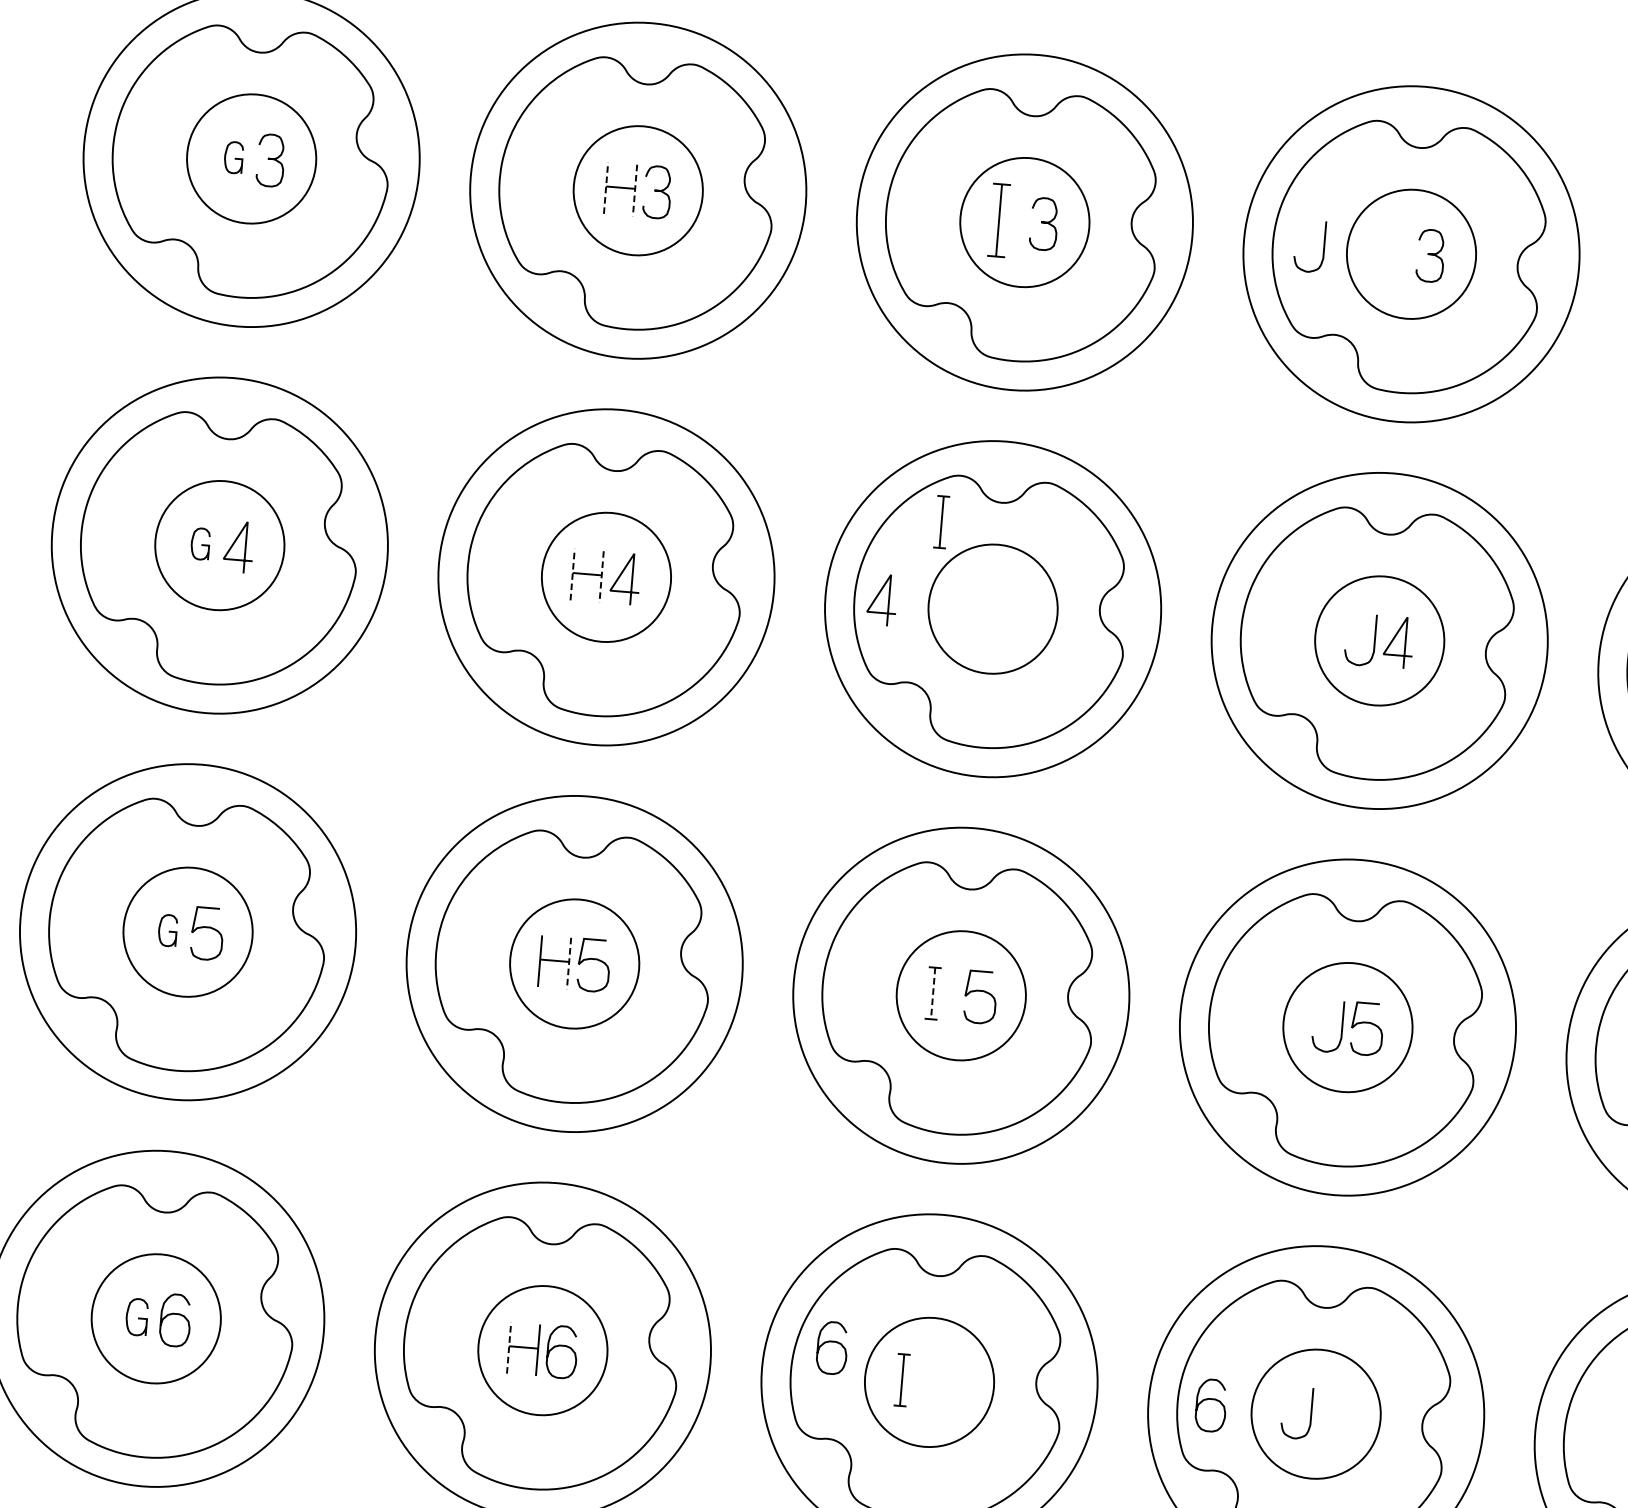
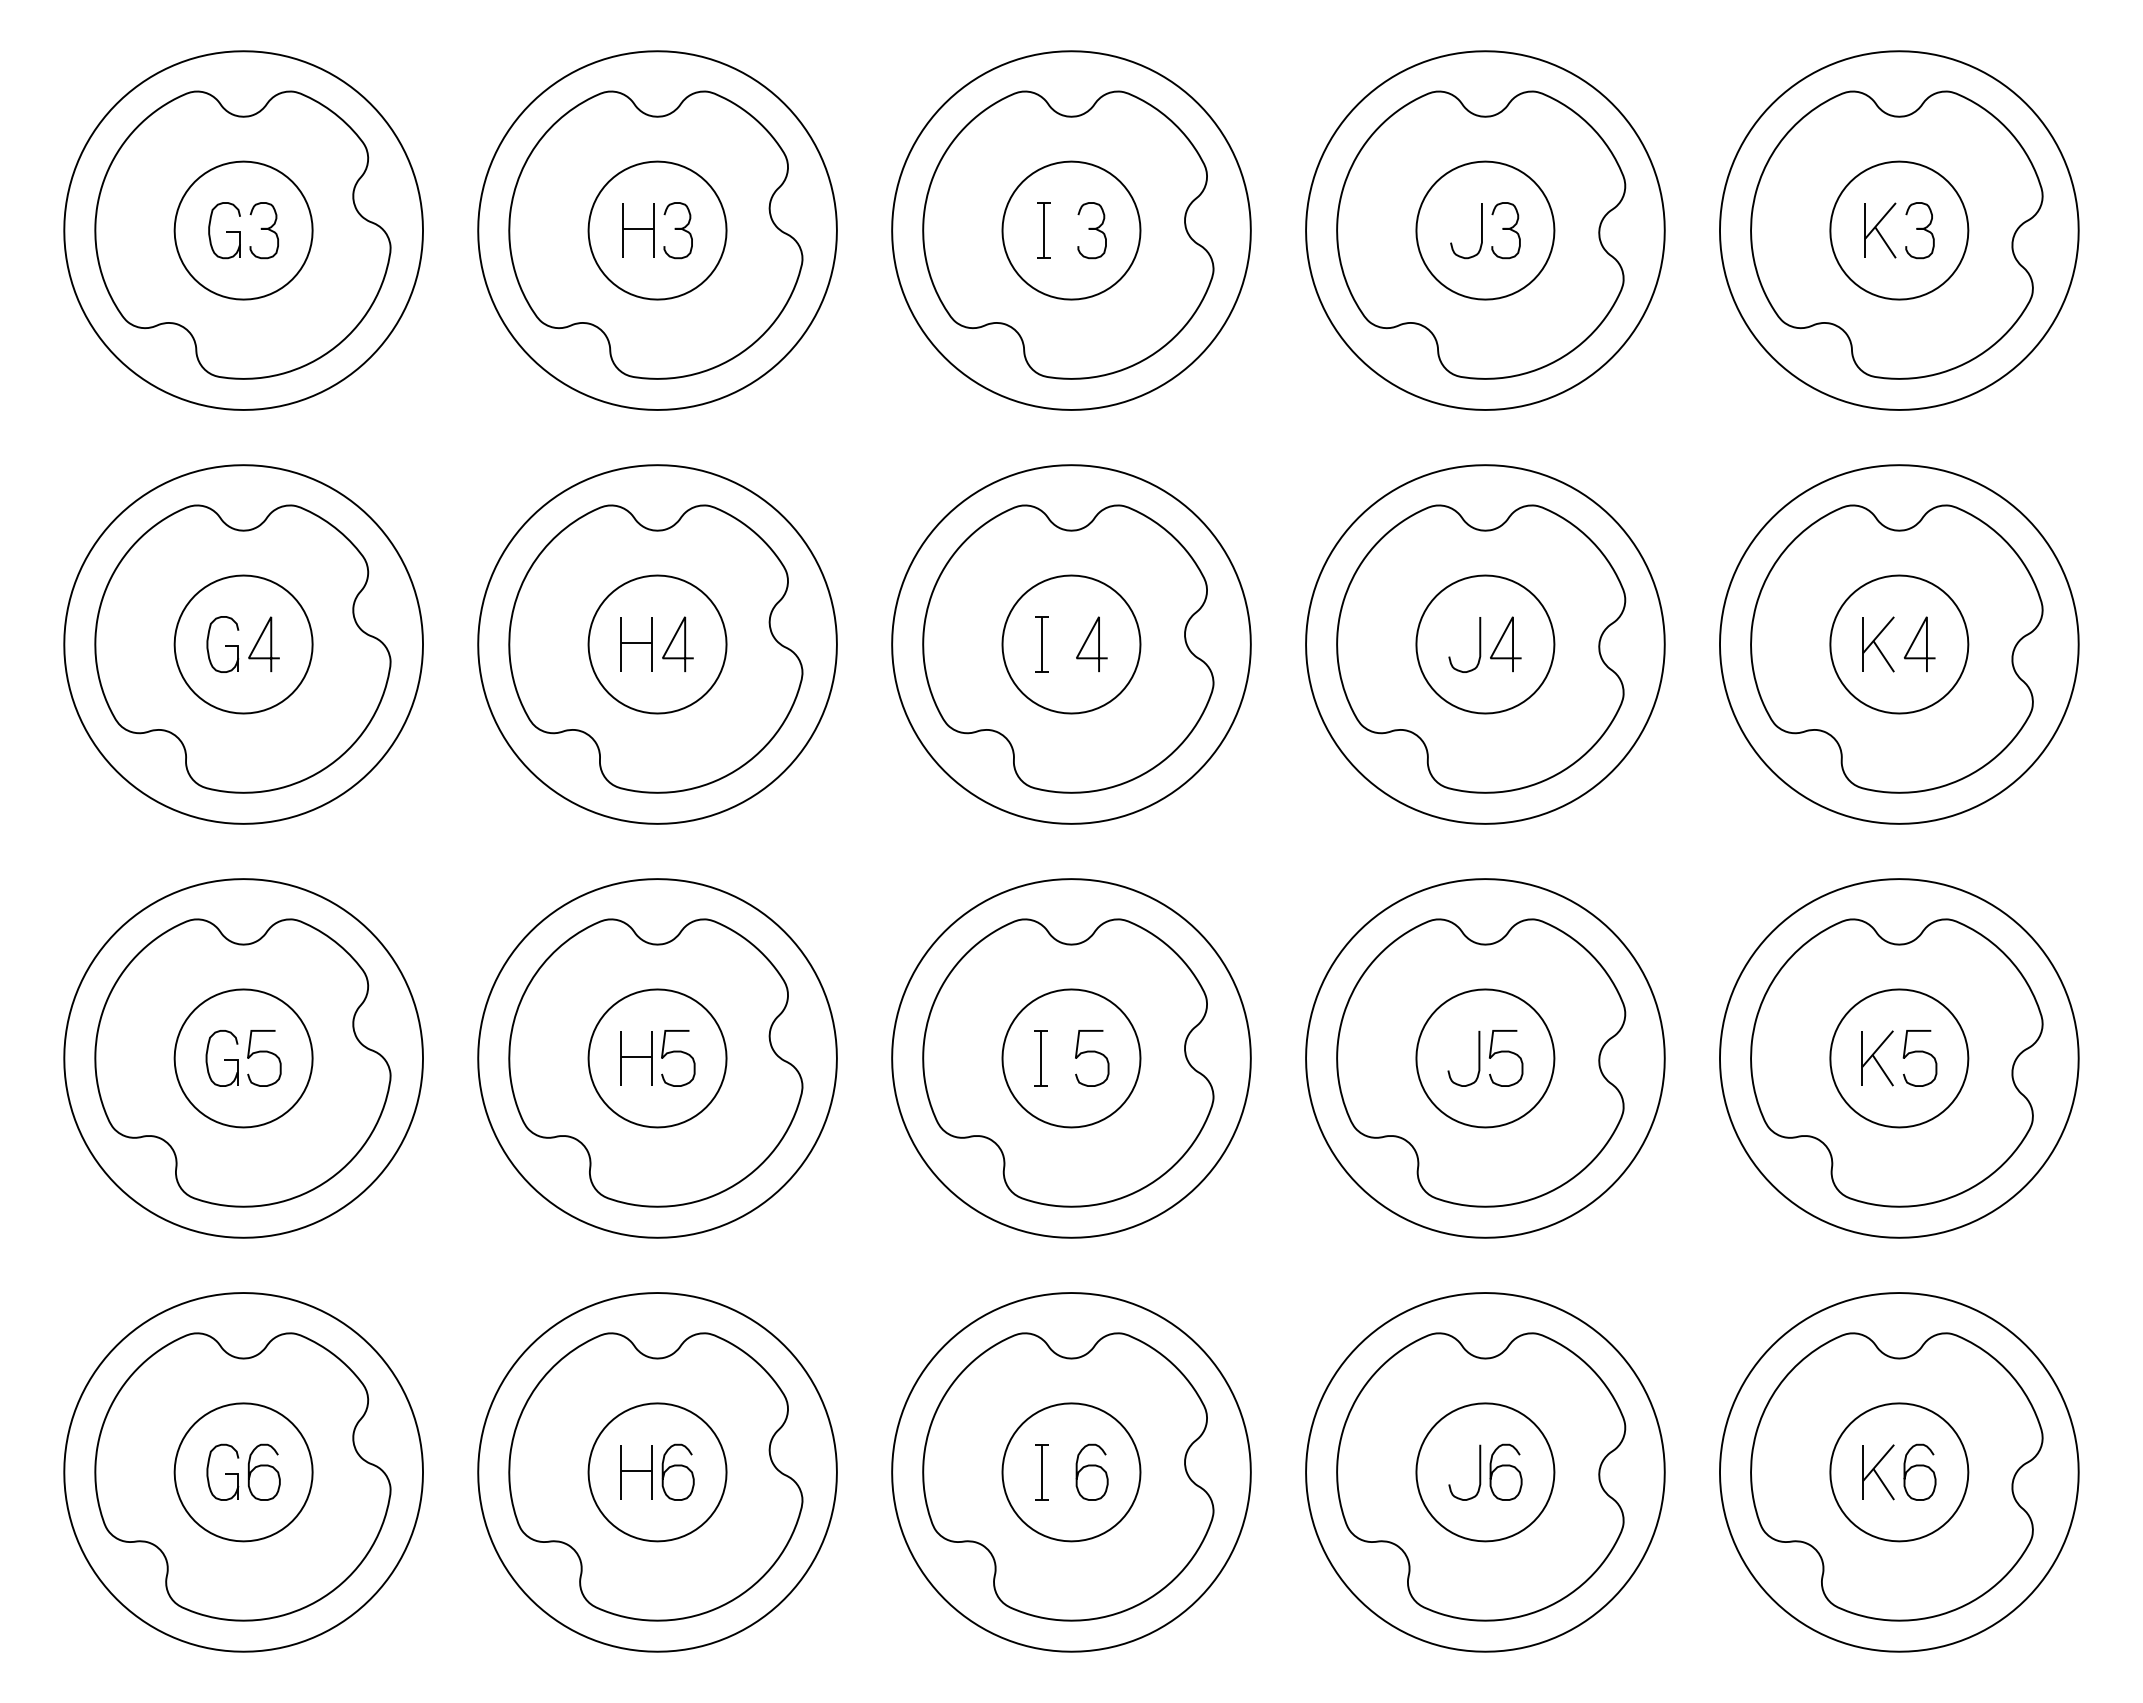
part: (233, 157) -> (224, 230), size x1.67
line: (606, 188) -> (623, 230), dashed -> solid
line: (635, 190) -> (654, 230), dashed -> solid
part: (998, 220) -> (1043, 230), size x0.71
curve: (1323, 247) -> (1481, 231), moved
part: (941, 522) -> (1041, 644), moved
part: (200, 543) -> (222, 644), size x1.67
line: (572, 574) -> (621, 644), dashed -> solid
line: (601, 576) -> (652, 644), dashed -> solid
line: (877, 597) -> (1086, 642), moved
part: (167, 930) -> (221, 1058), size x1.67
line: (569, 963) -> (651, 1058), dashed -> solid
line: (933, 993) -> (1041, 1058), dashed -> solid
part: (136, 1316) -> (222, 1471), size x1.43
curve: (832, 1342) -> (1091, 1466), moved
line: (509, 1347) -> (621, 1472), dashed -> solid
curve: (1211, 1400) -> (1505, 1466), moved

